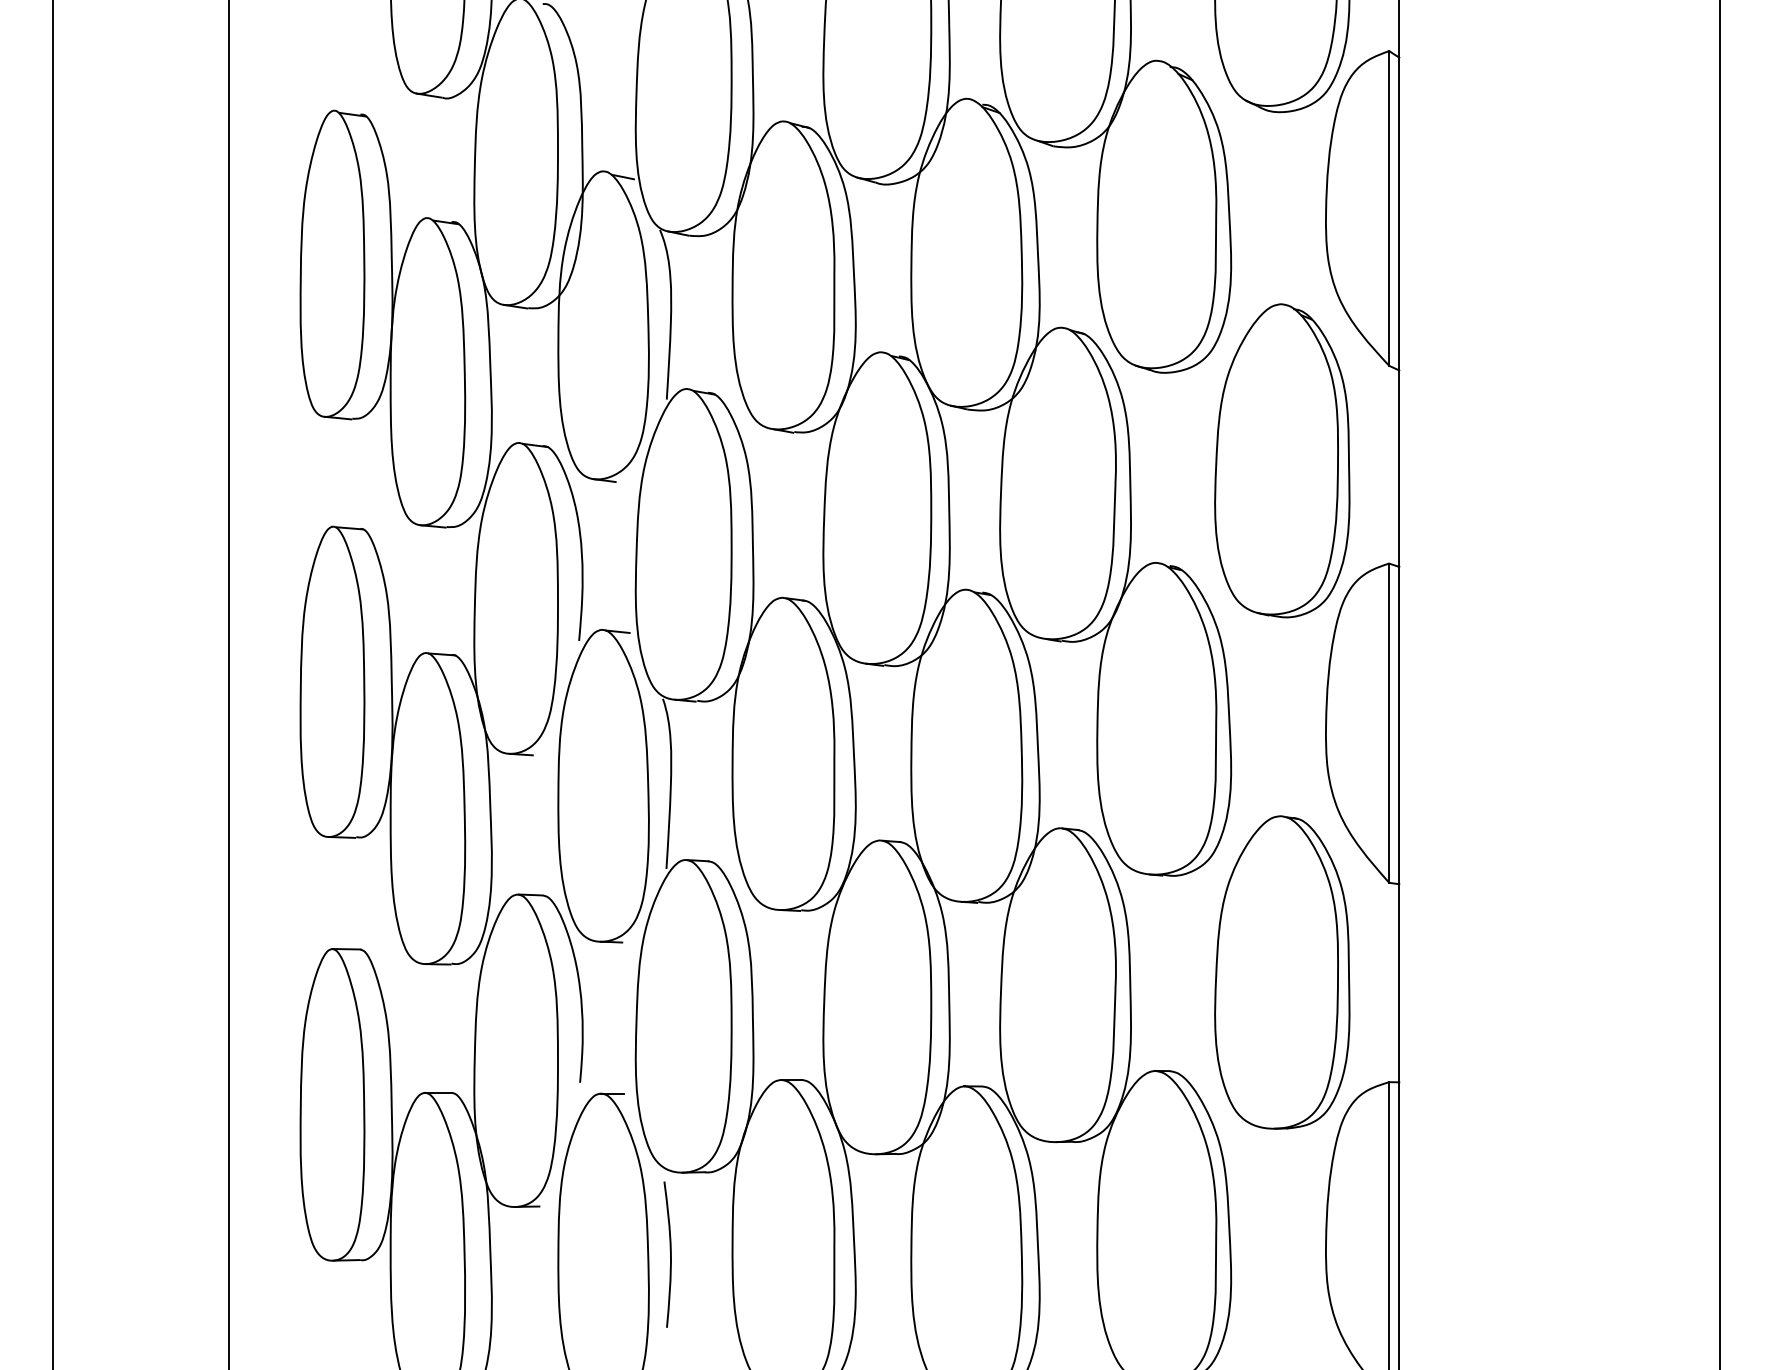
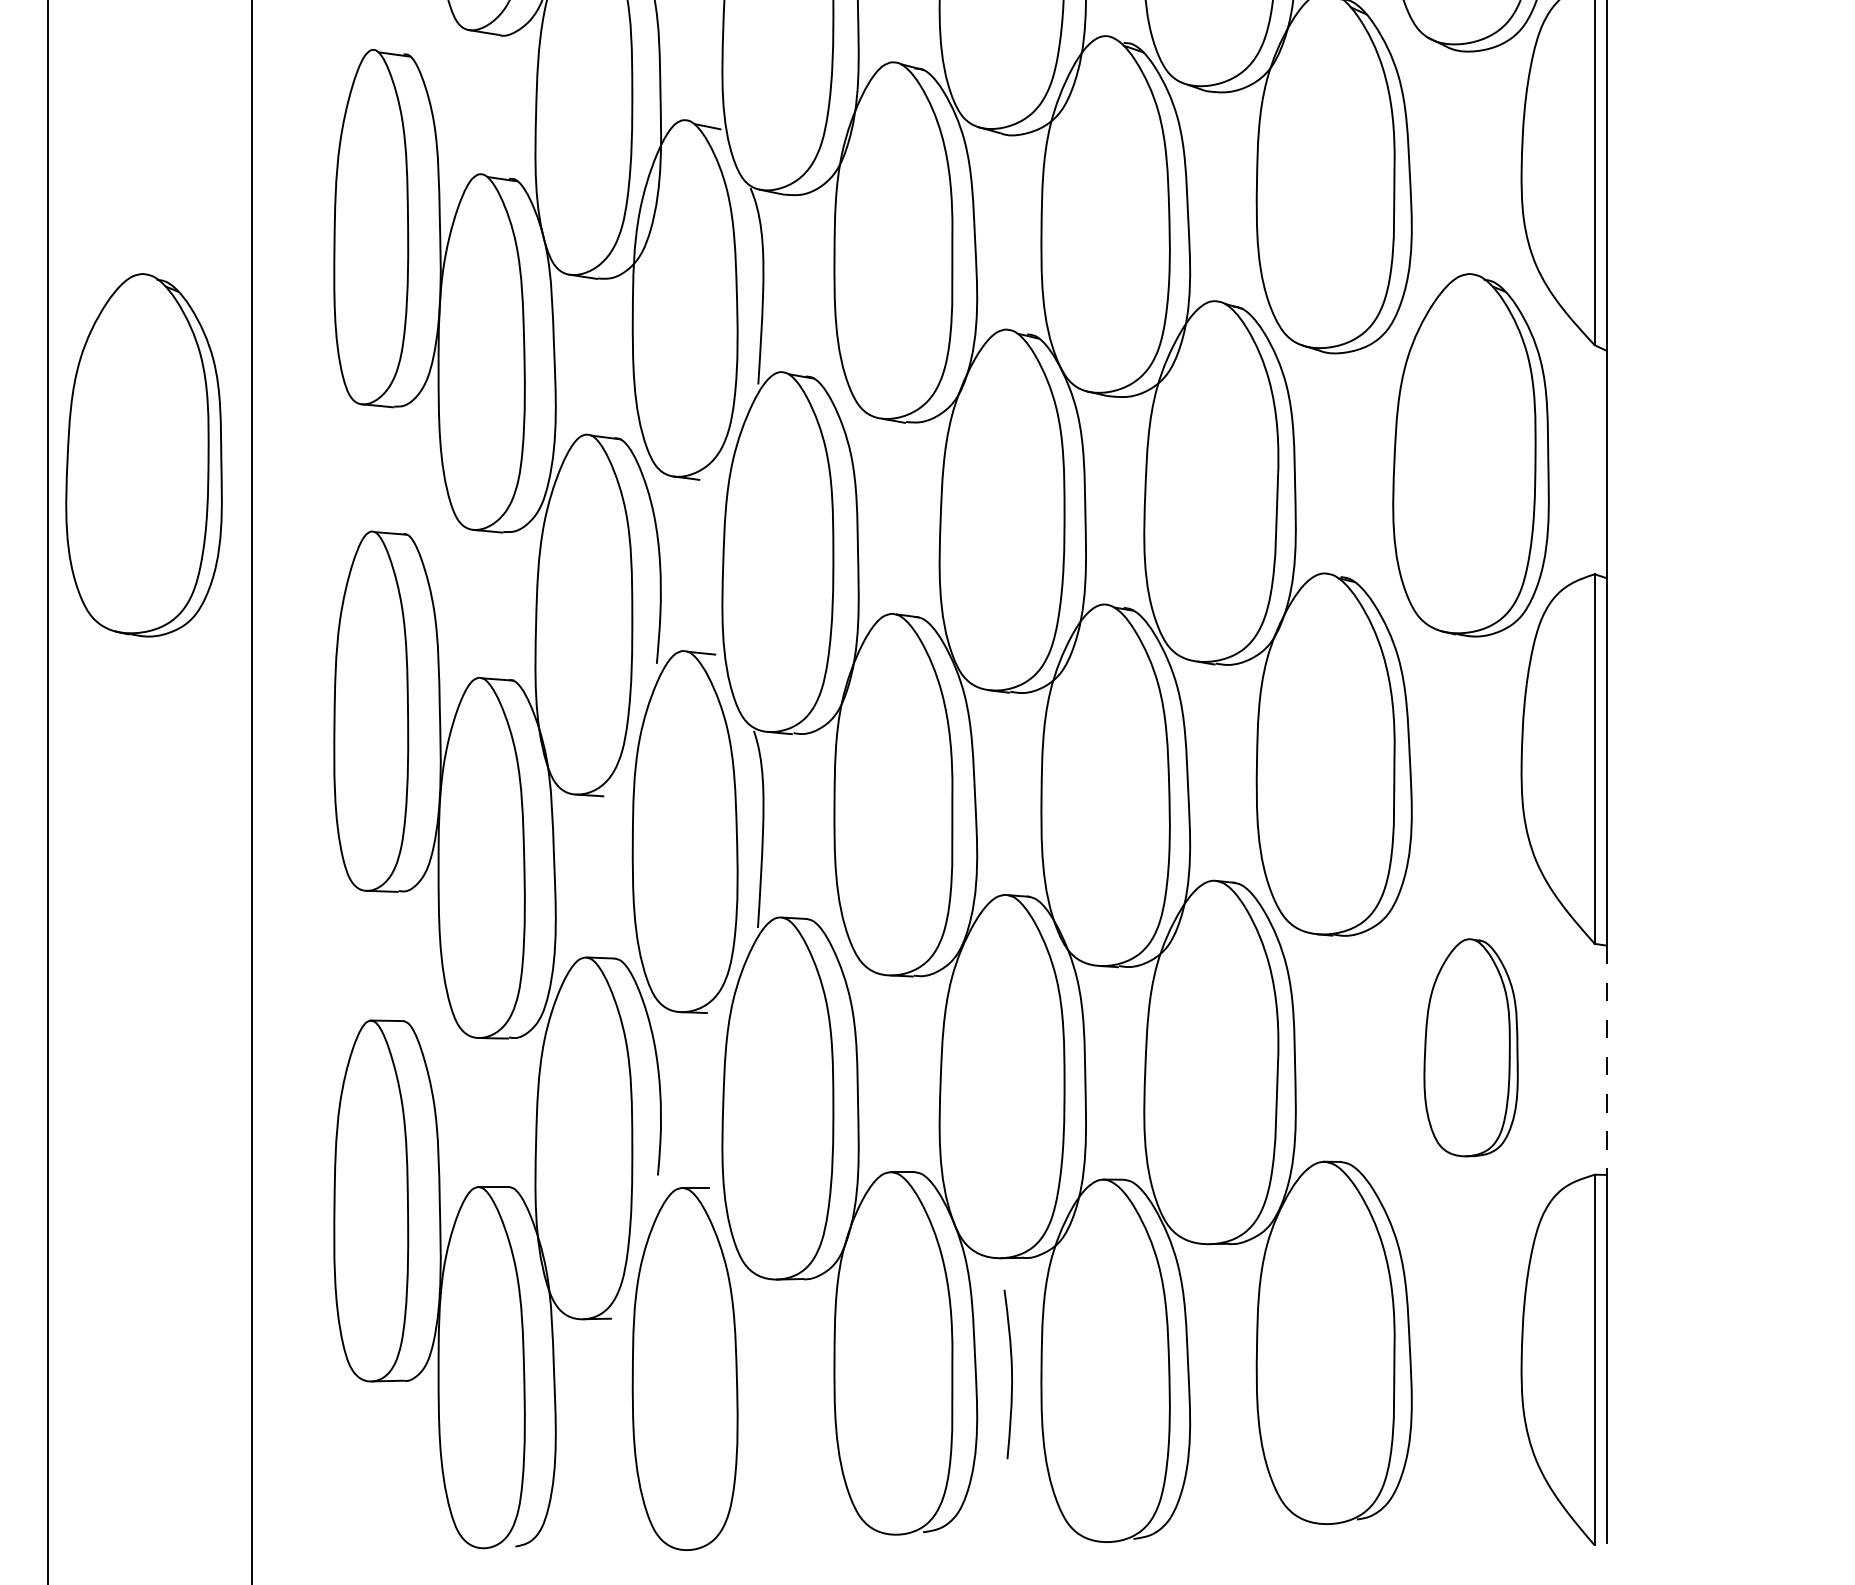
part: (136, 460) -> (144, 454), added
part: (1282, 972) -> (1471, 1047), size x0.6
line: (1399, 983) -> (1606, 1060), solid -> dashed
curve: (670, 1254) -> (1011, 1374), moved

